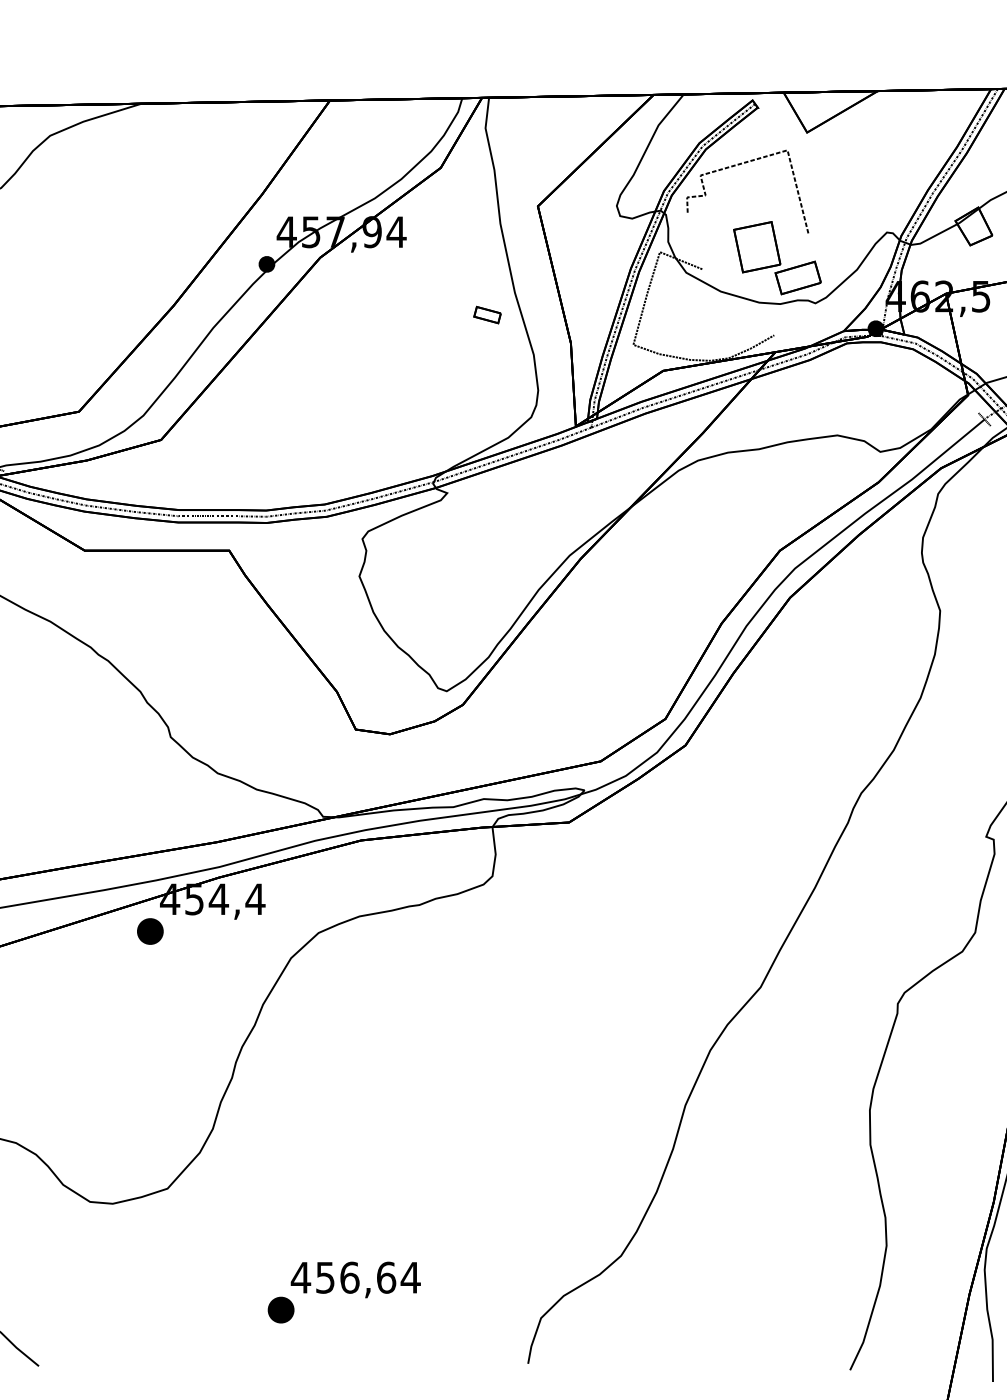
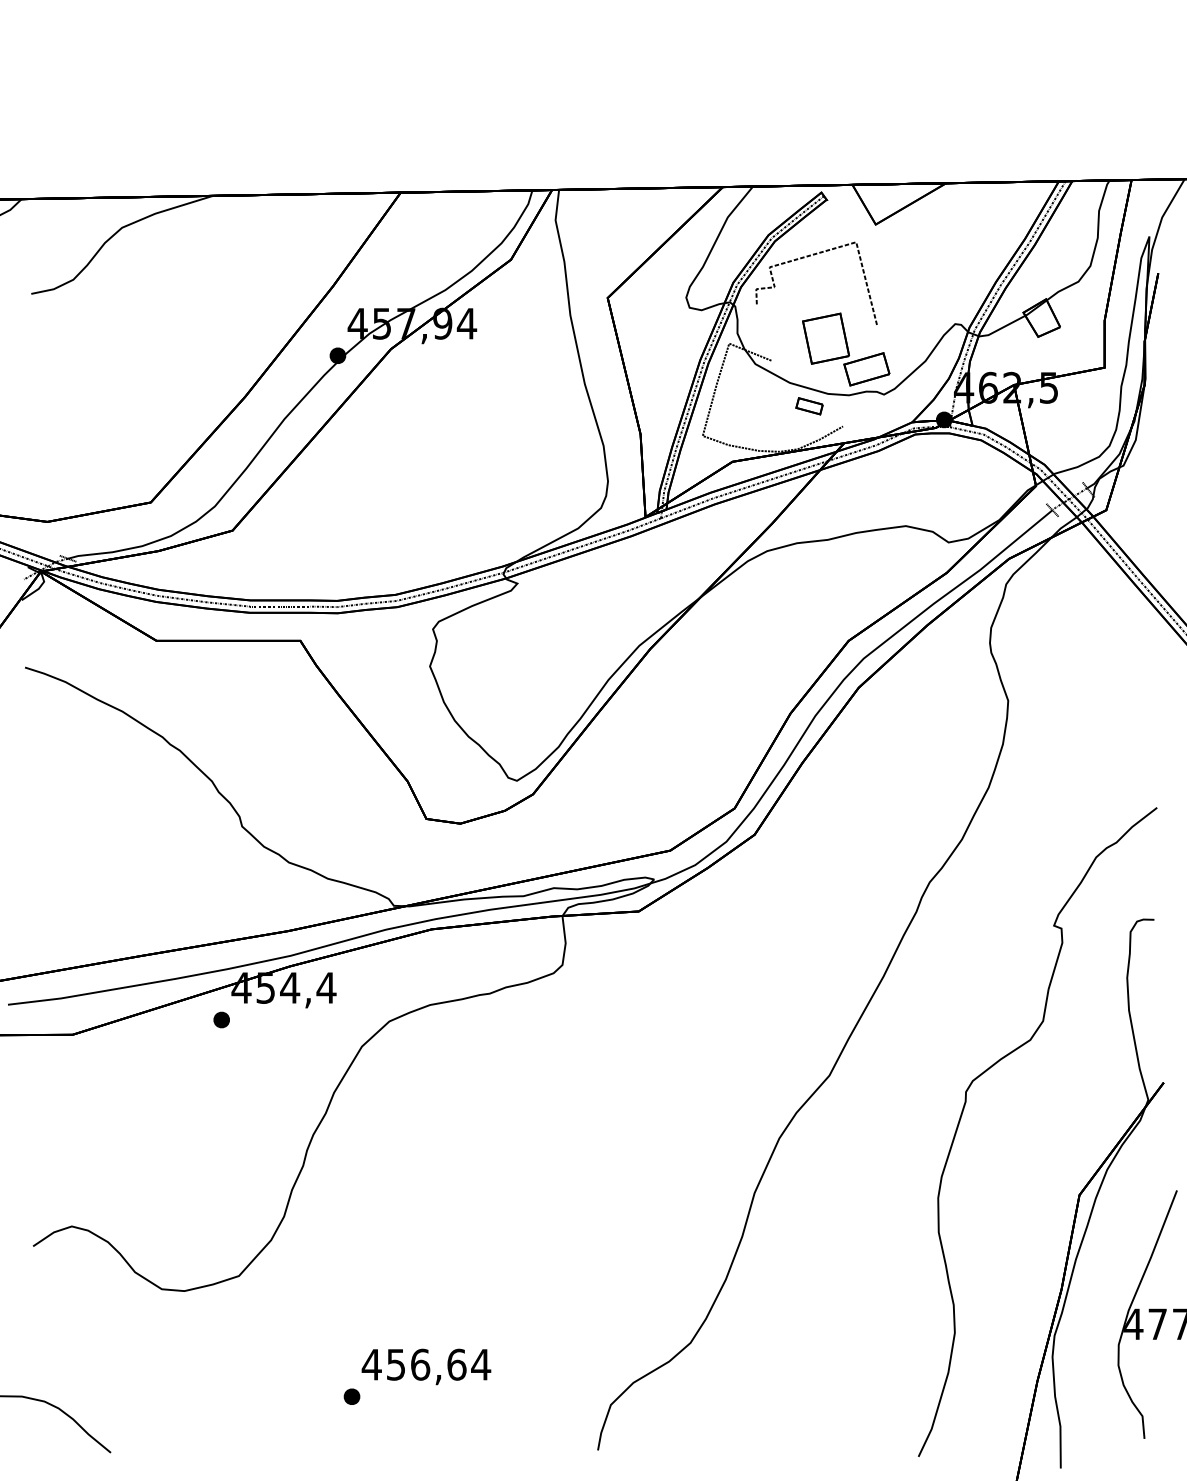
part: (487, 315) -> (809, 406), moved
part: (150, 930) -> (221, 1019), size x0.62
part: (280, 1309) -> (351, 1396), size x0.62

